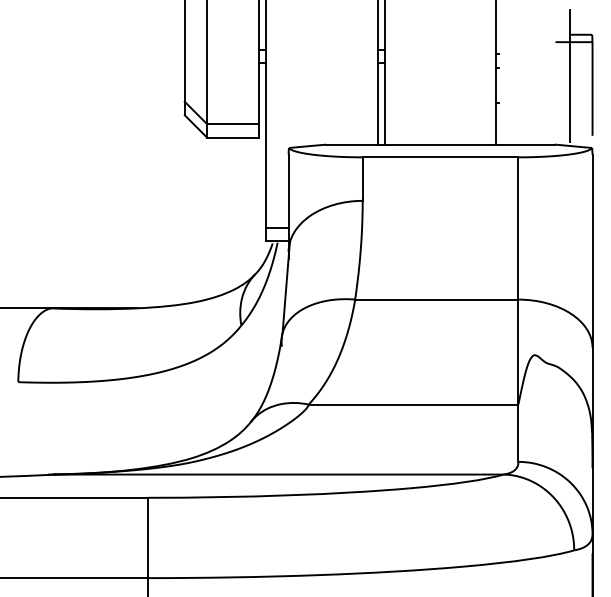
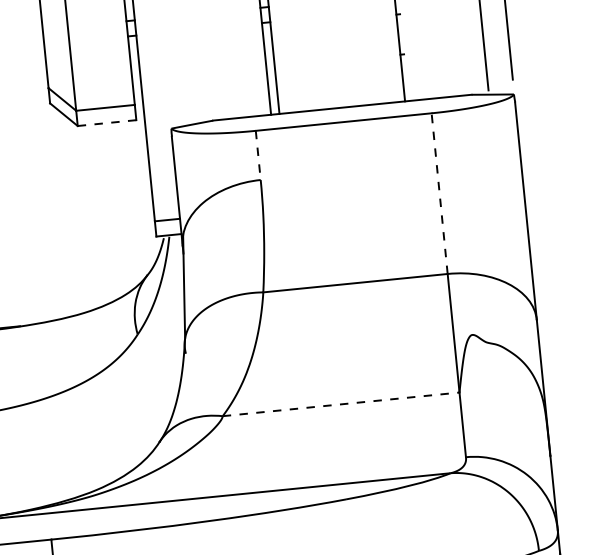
line: (232, 137) -> (106, 123), solid -> dashed
line: (362, 179) -> (258, 155), solid -> dashed
line: (518, 227) -> (439, 192), solid -> dashed
line: (413, 404) -> (341, 404), solid -> dashed

